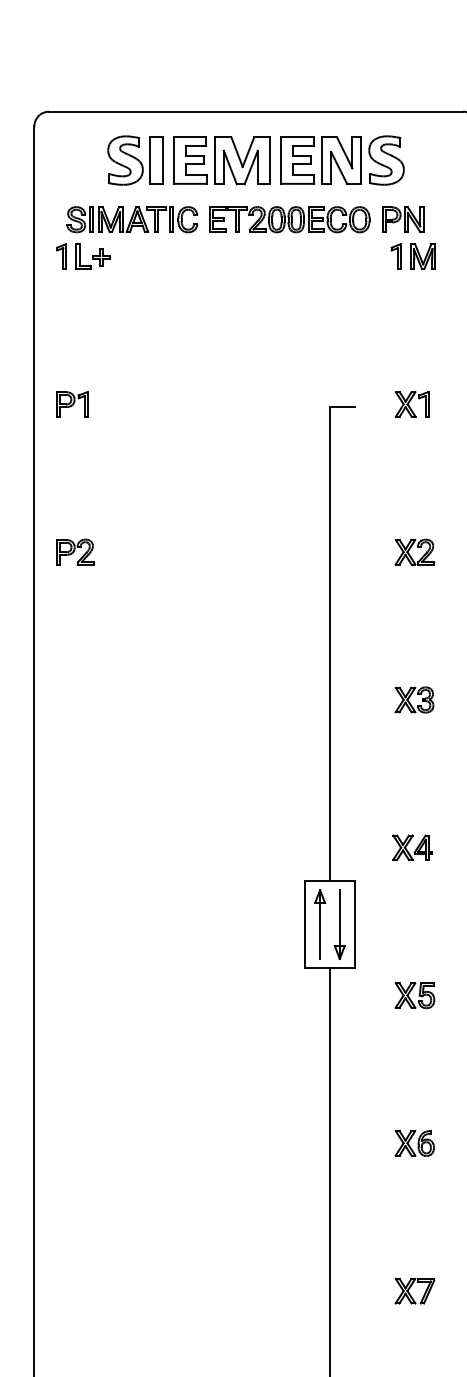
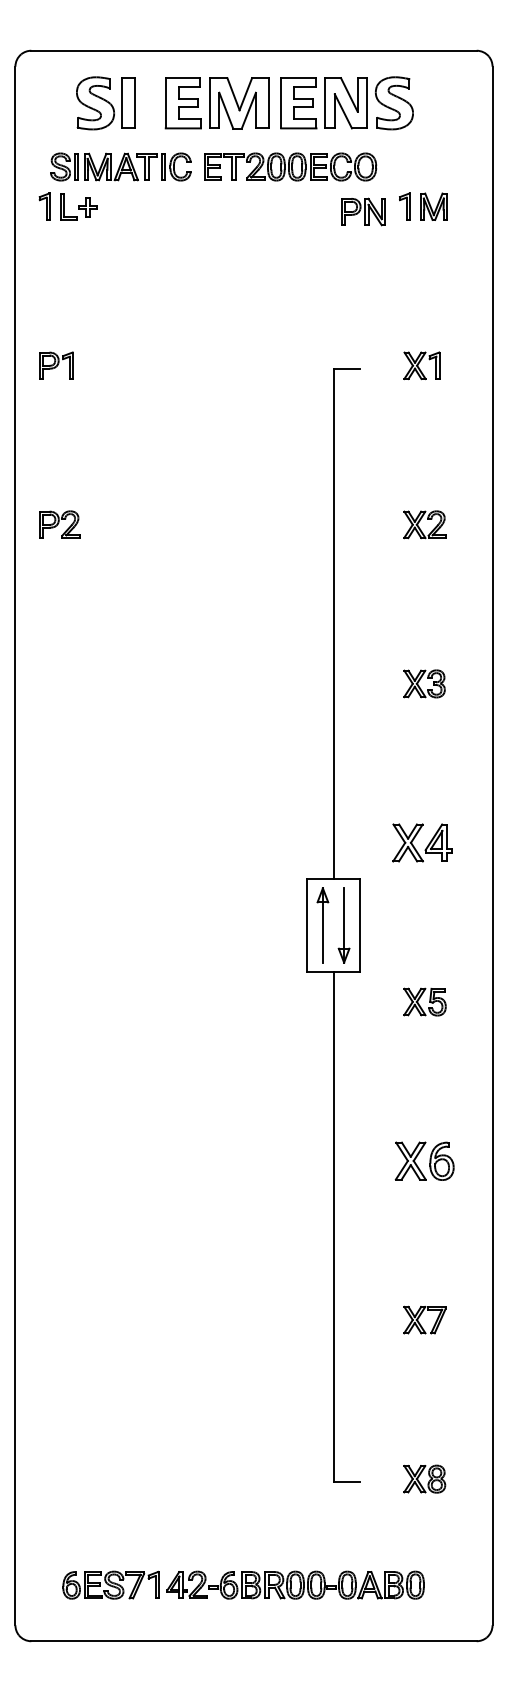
part: (134, 160) -> (105, 103), moved
part: (403, 219) -> (363, 211), moved
part: (412, 847) -> (422, 842), size x1.4
part: (414, 1142) -> (424, 1160), size x1.4

